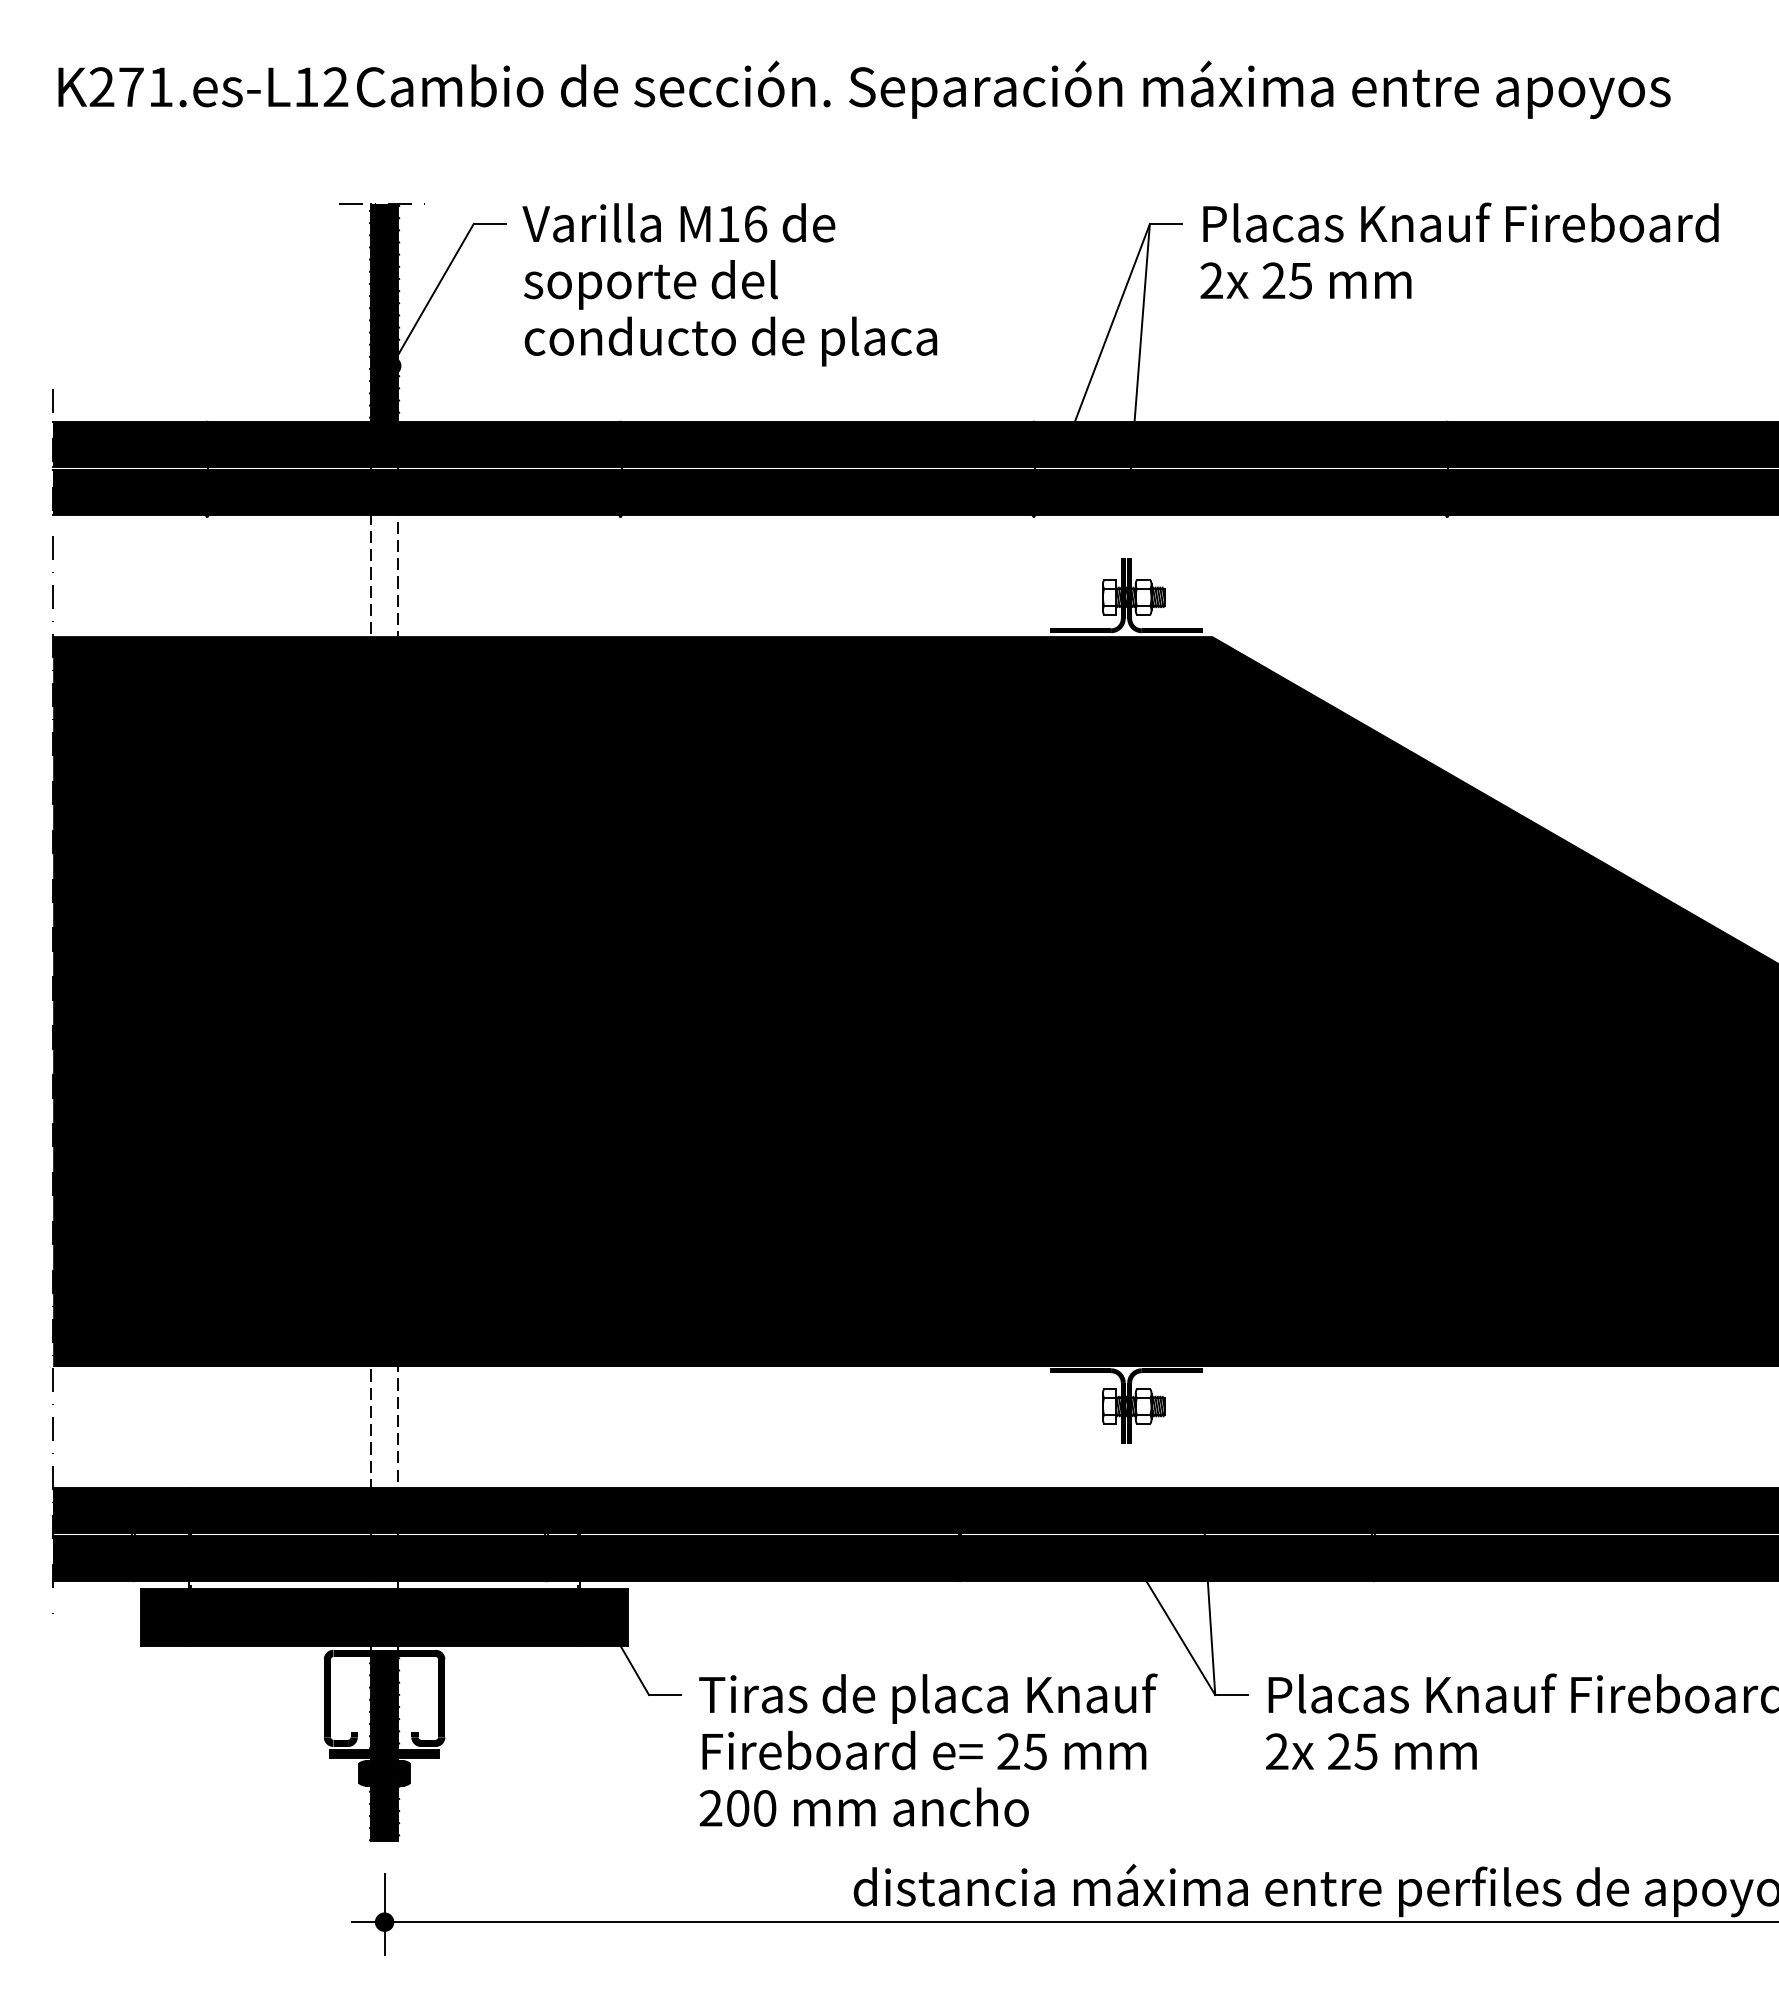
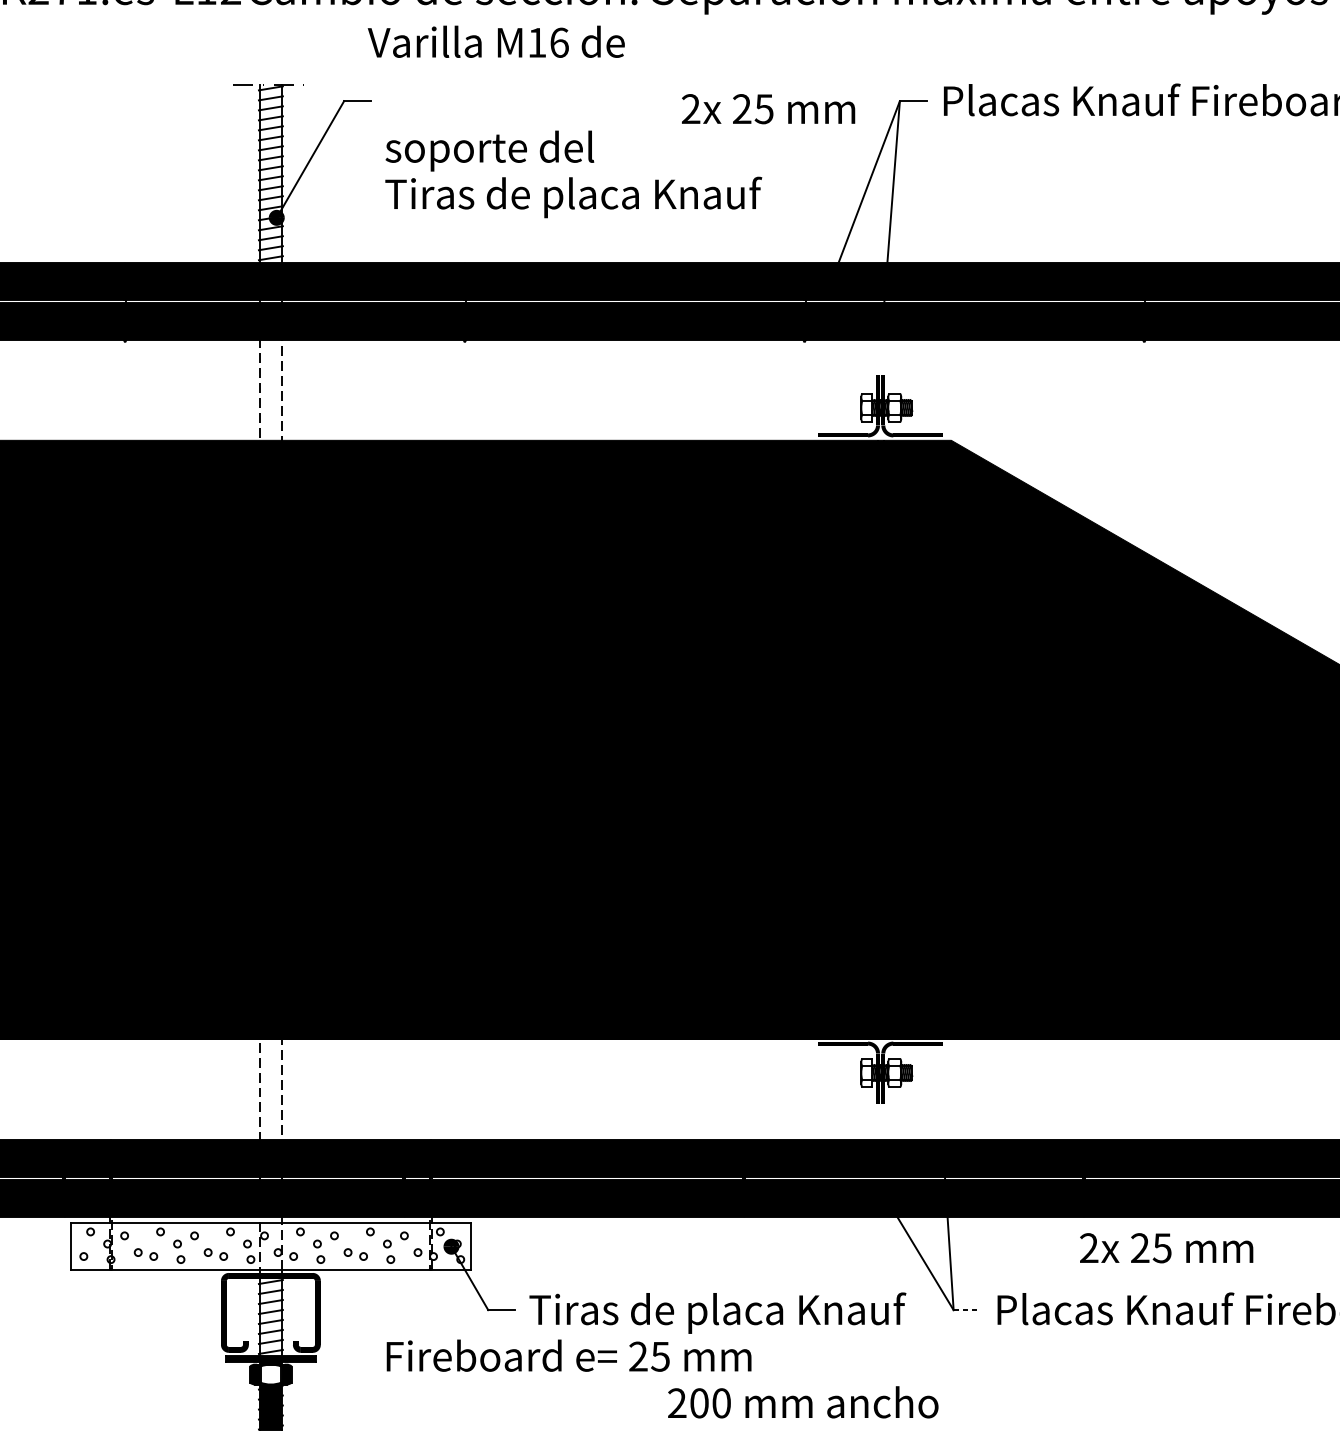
text: (678, 222) -> (496, 41), moved
text: (1305, 280) -> (768, 108), moved
fill: (384, 312) -> (270, 173), removed
text: (752, 341) -> (573, 197), conducto de placa -> Tiras de placa Knauf
fill: (384, 1616) -> (270, 1245), removed
line: (1231, 1695) -> (966, 1310), solid -> dashed
fill: (384, 1703) -> (270, 1317), removed
text: (924, 1750) -> (569, 1355), moved
text: (1371, 1751) -> (1166, 1248), moved
fill: (384, 1773) -> (270, 1374), removed
text: (863, 1806) -> (802, 1401), moved

